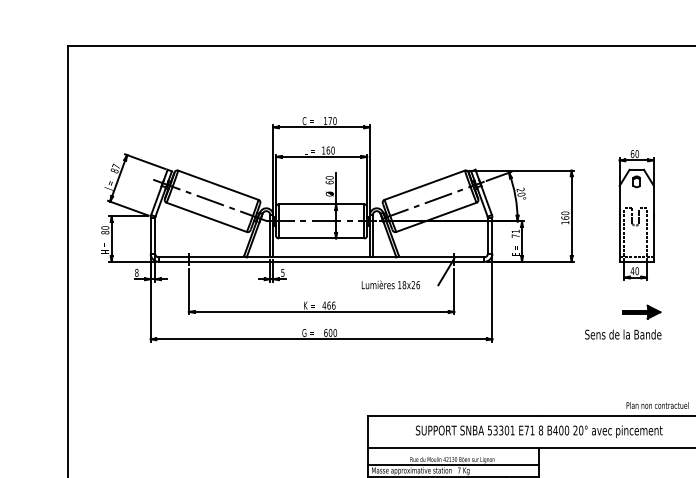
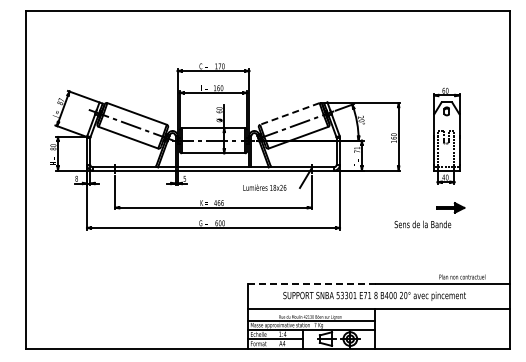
line: (424, 184) -> (289, 113), solid -> dashed
text: (622, 334) -> (422, 224), moved
line: (453, 415) -> (311, 284), solid -> dashed

